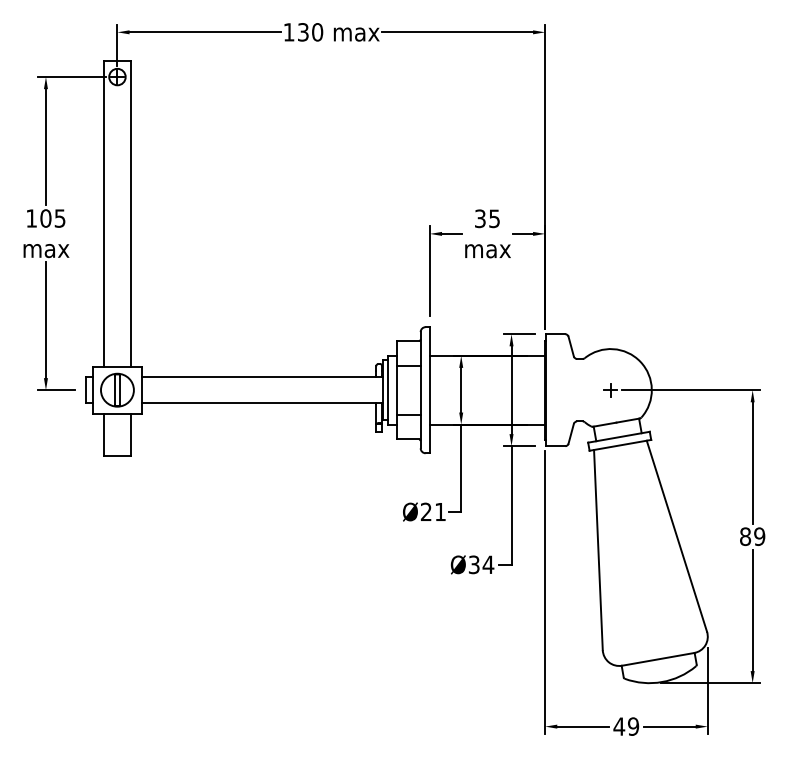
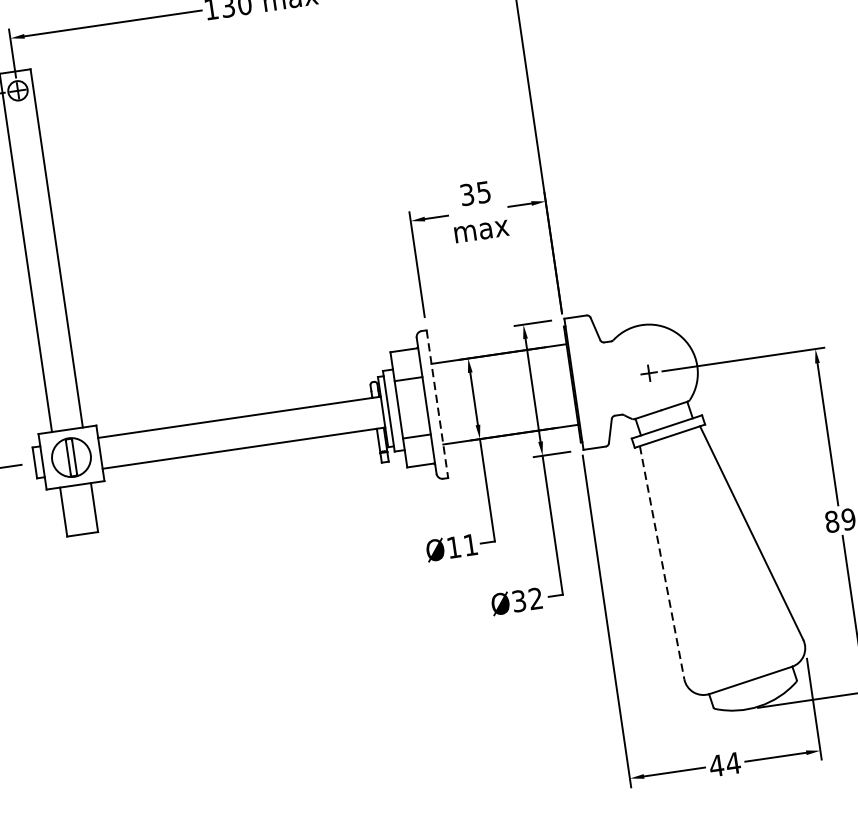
line: (429, 390) -> (437, 404), solid -> dashed
text: (425, 511) -> (452, 546), Ø21 -> Ø11
line: (598, 550) -> (662, 563), solid -> dashed
text: (488, 564) -> (535, 598), Ø34 -> Ø32
text: (633, 726) -> (733, 763), 49 -> 44

